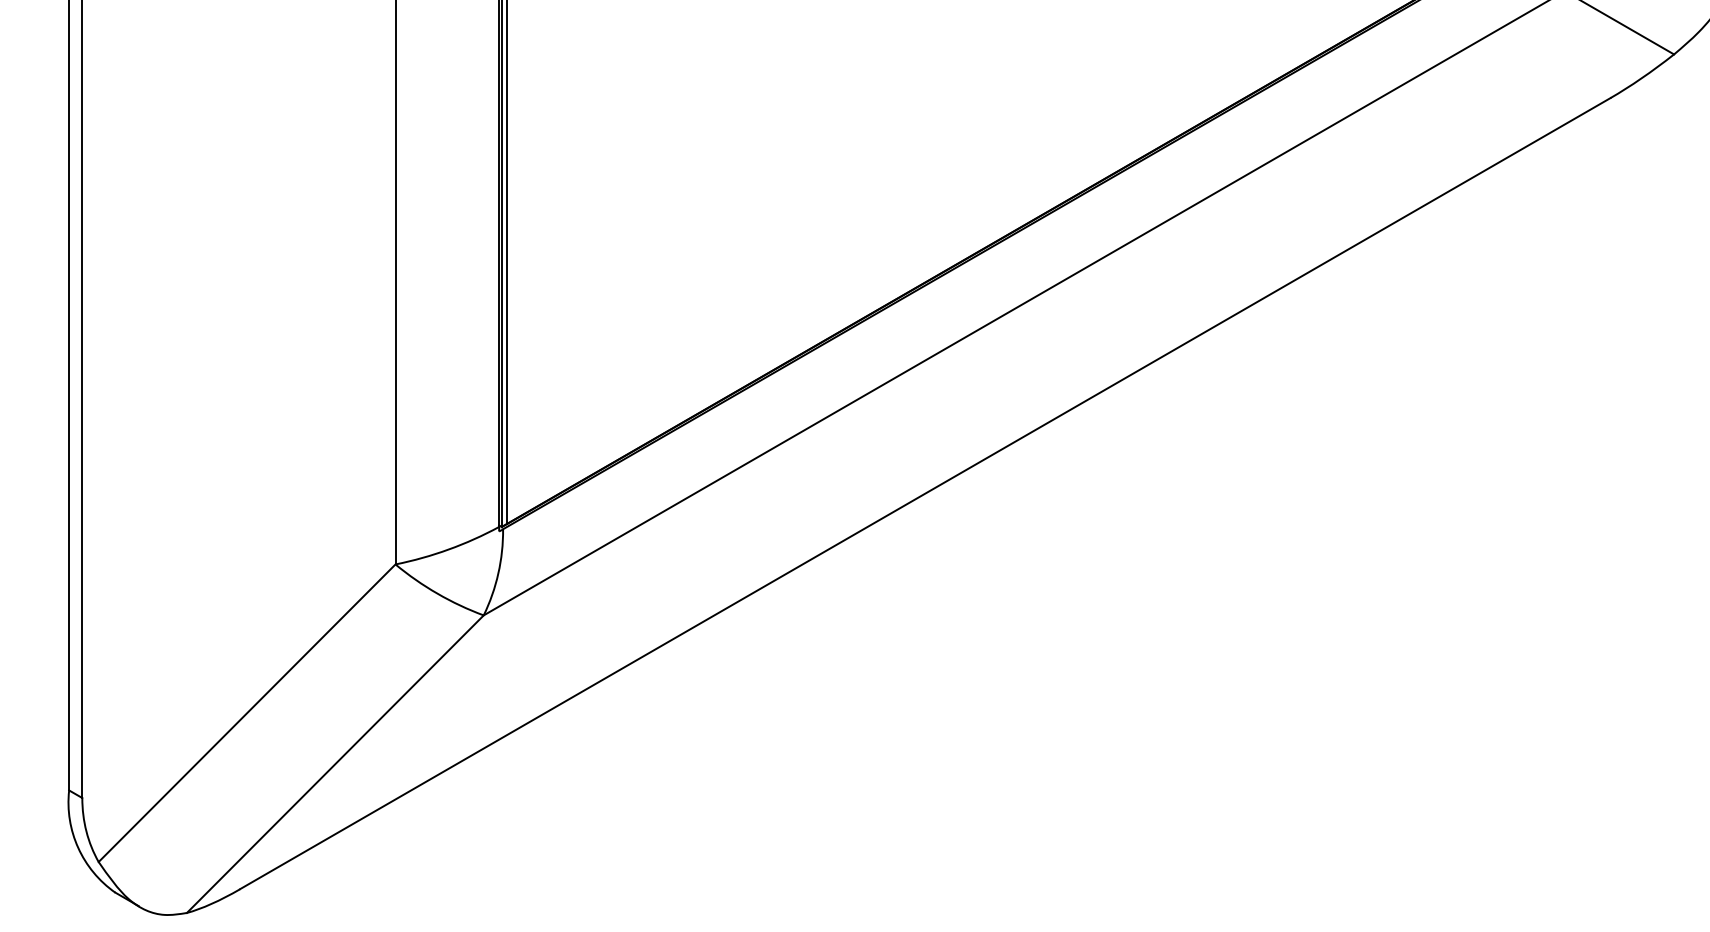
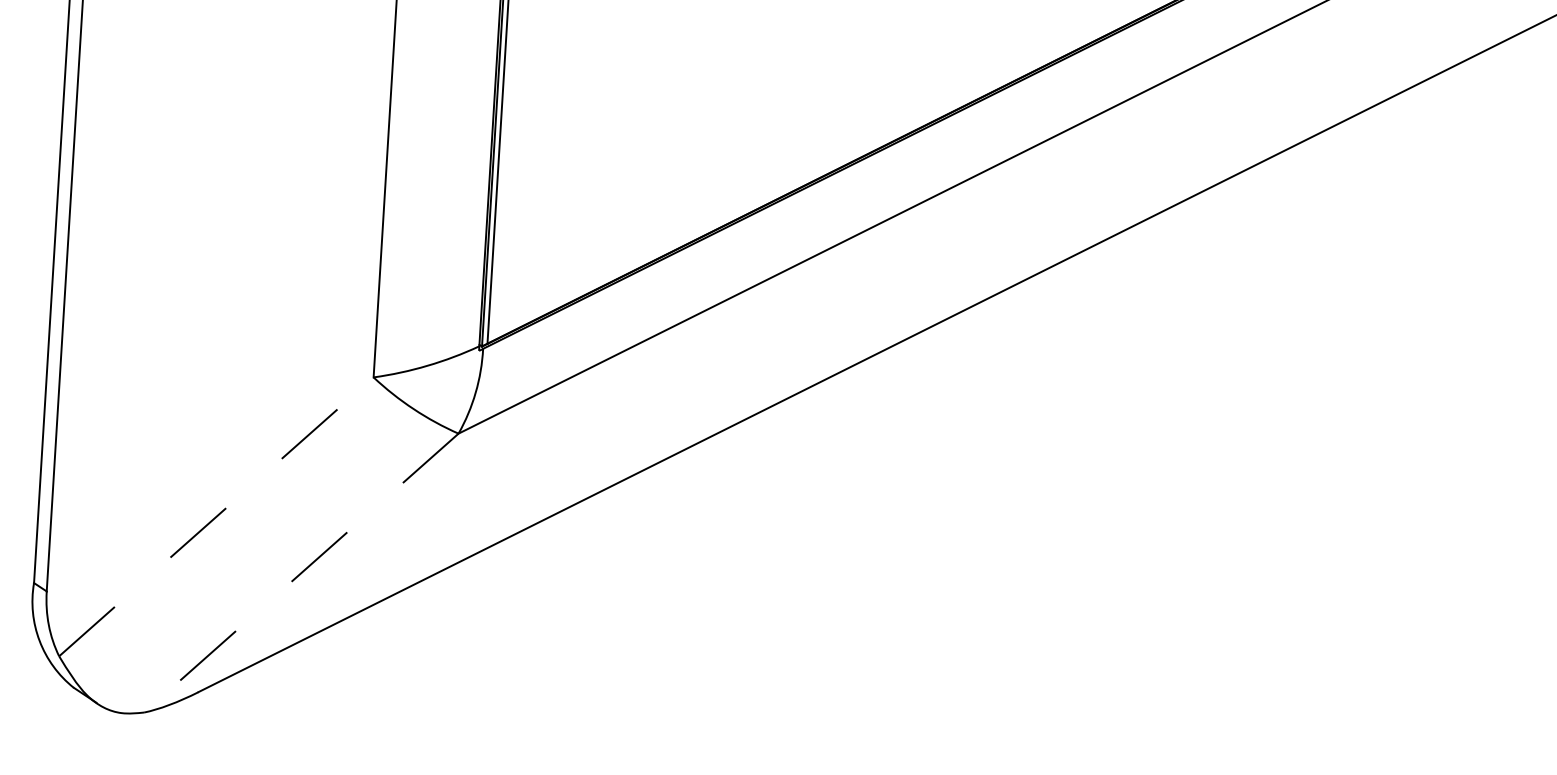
line: (247, 712) -> (216, 516), solid -> dashed
line: (334, 764) -> (300, 573), solid -> dashed

